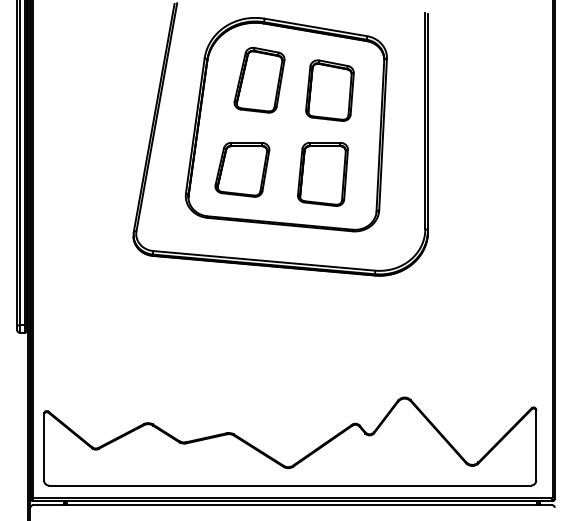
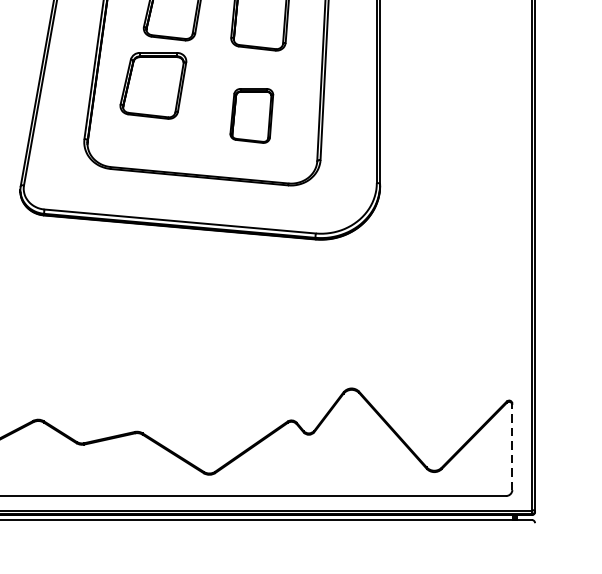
part: (242, 169) -> (153, 85), moved
part: (322, 174) -> (251, 116), size x0.7
line: (536, 444) -> (512, 445), solid -> dashed

